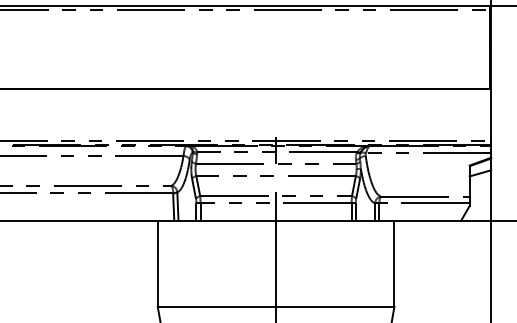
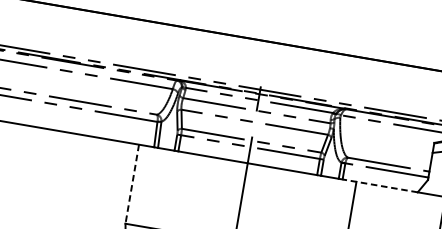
line: (420, 220) -> (380, 185), solid -> dashed
line: (157, 264) -> (131, 184), solid -> dashed

